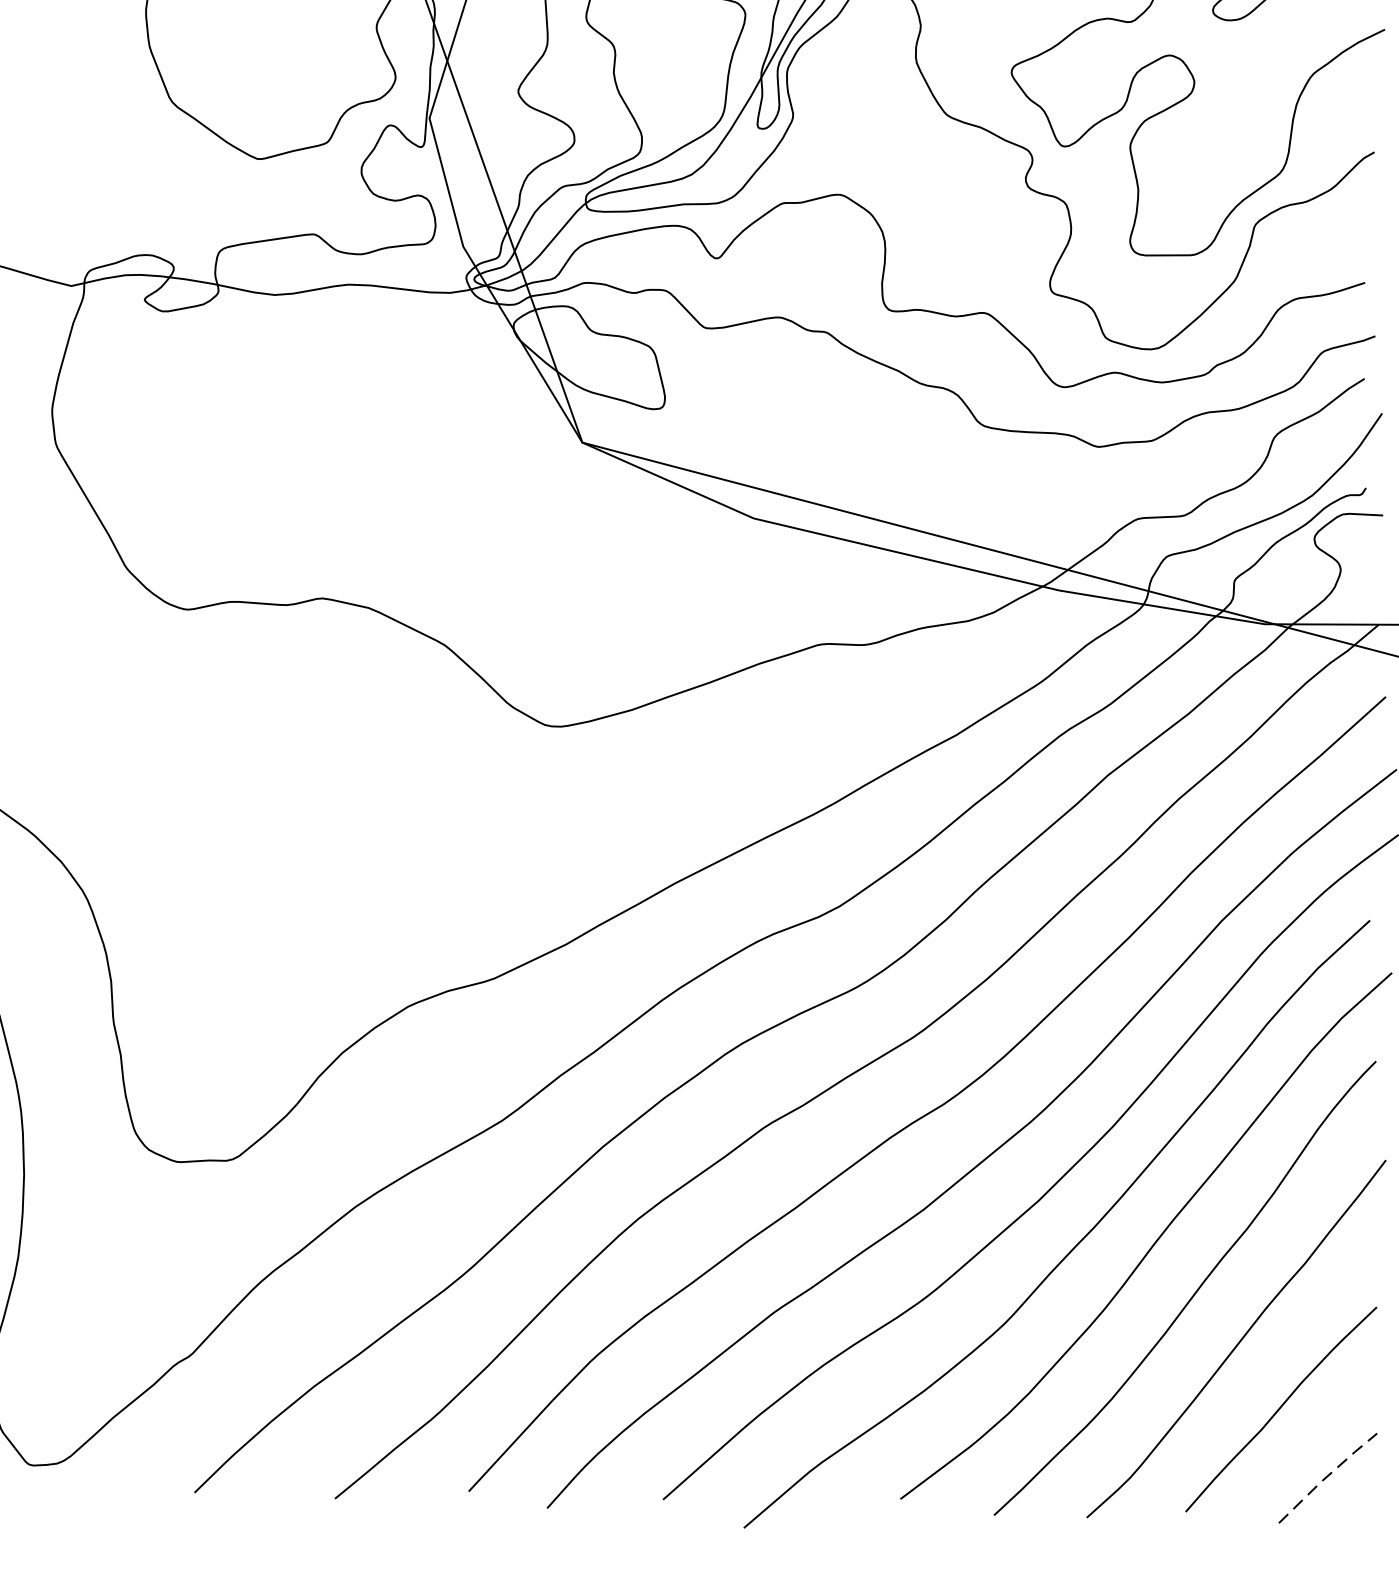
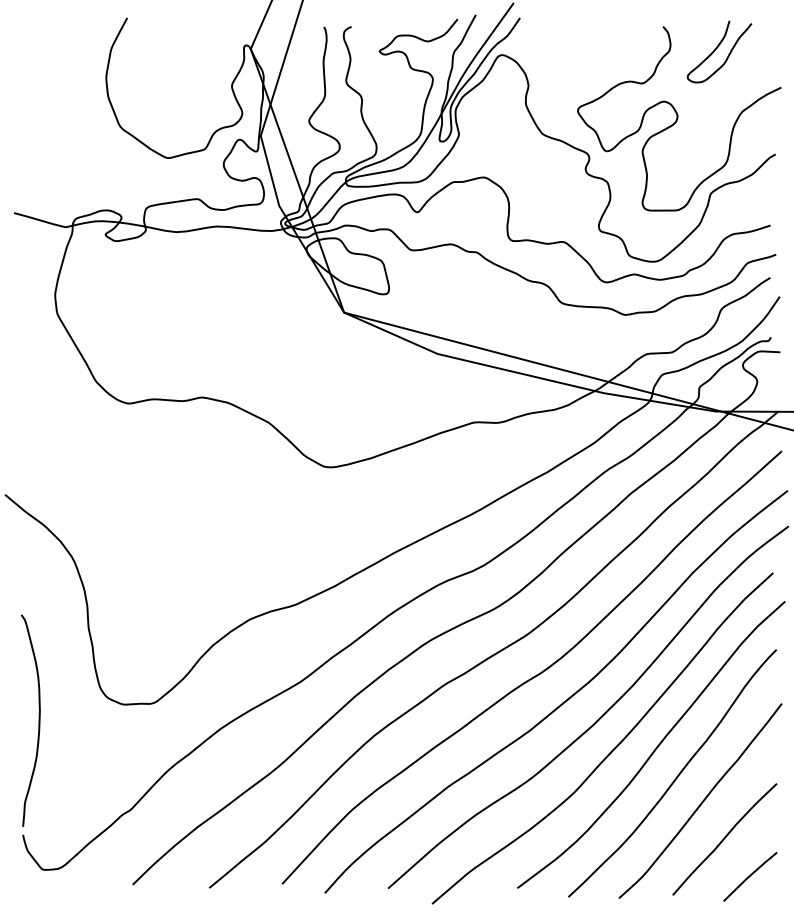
line: (1328, 1475) -> (750, 875), dashed -> solid

